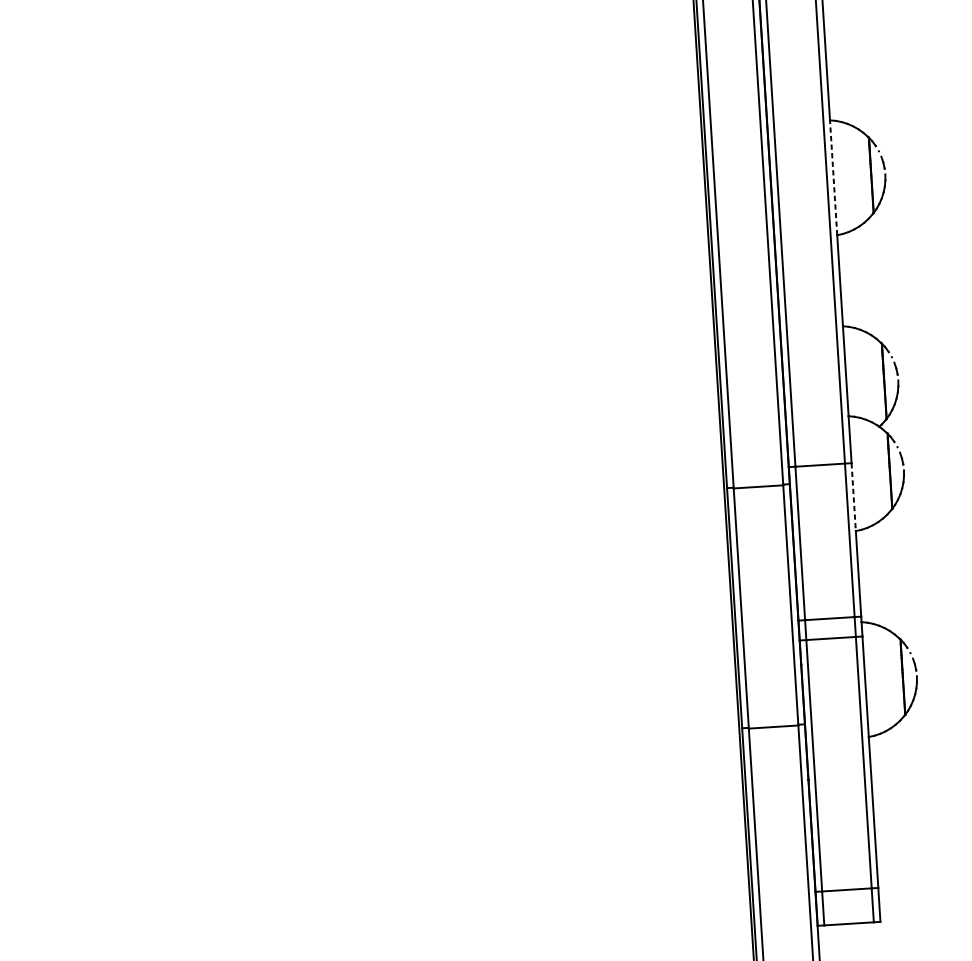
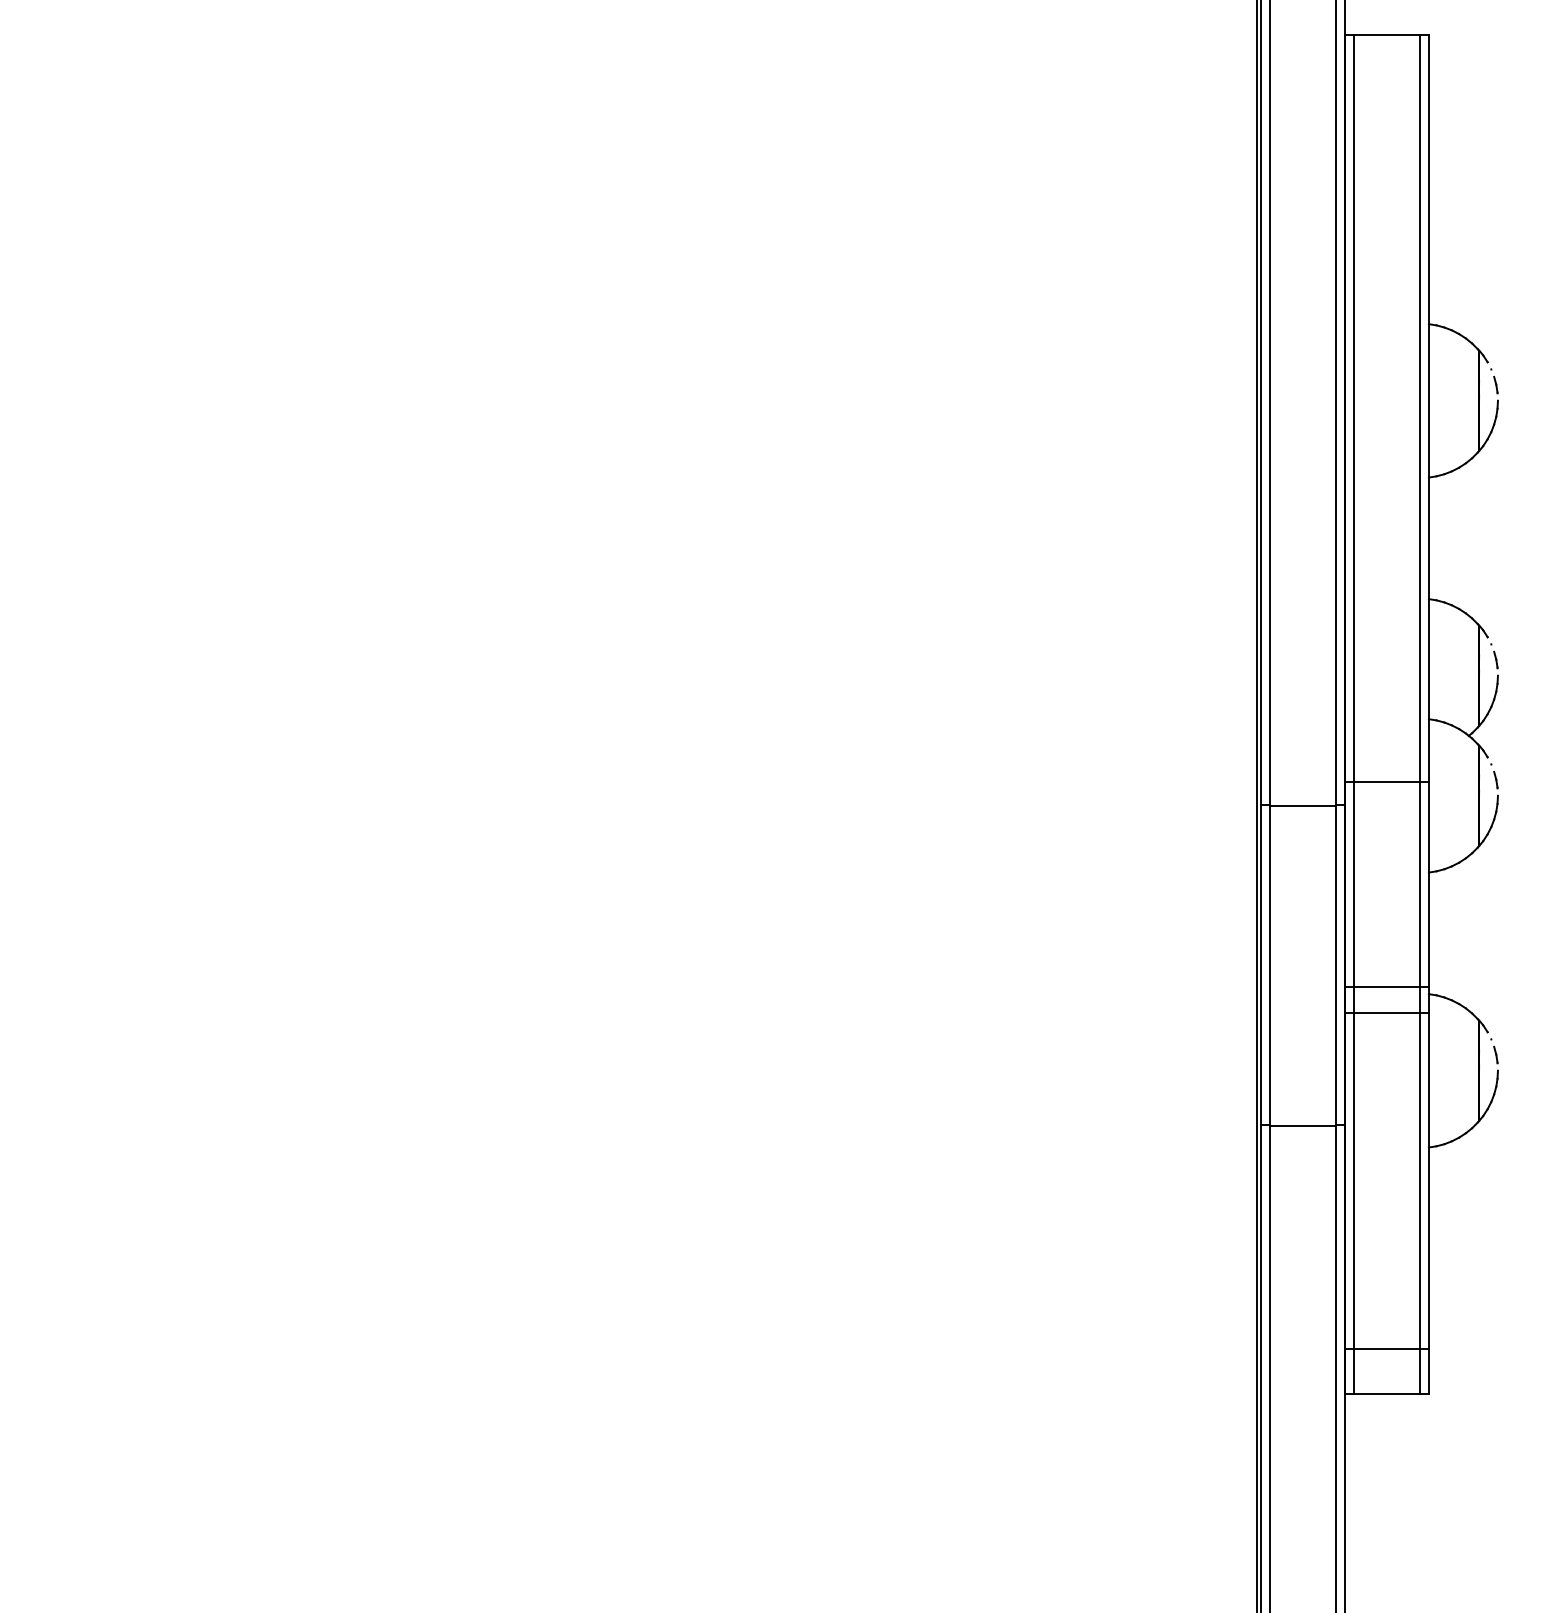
line: (833, 177) -> (1428, 400), dashed -> solid
line: (853, 497) -> (1428, 827), dashed -> solid

